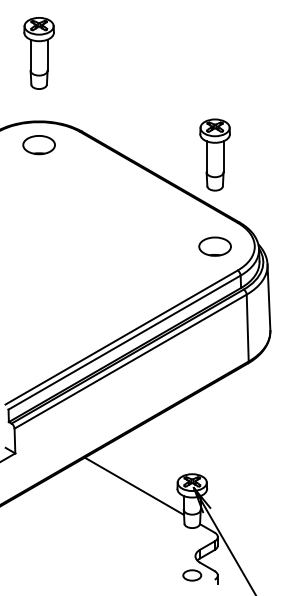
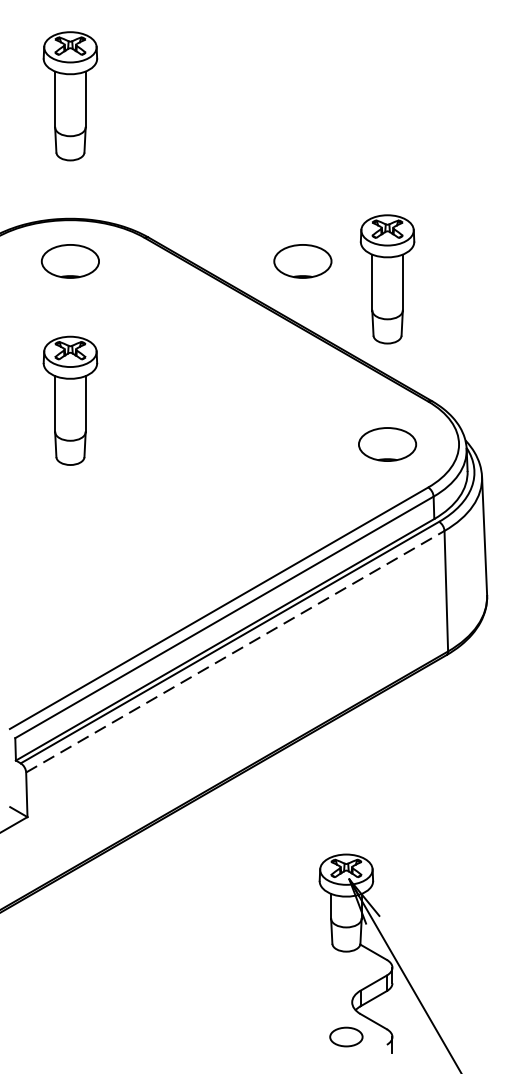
part: (167, 145) -> (301, 262), added
part: (38, 222) -> (69, 400), added
line: (131, 361) -> (236, 651), solid -> dashed
line: (134, 485) -> (242, 874), removed

